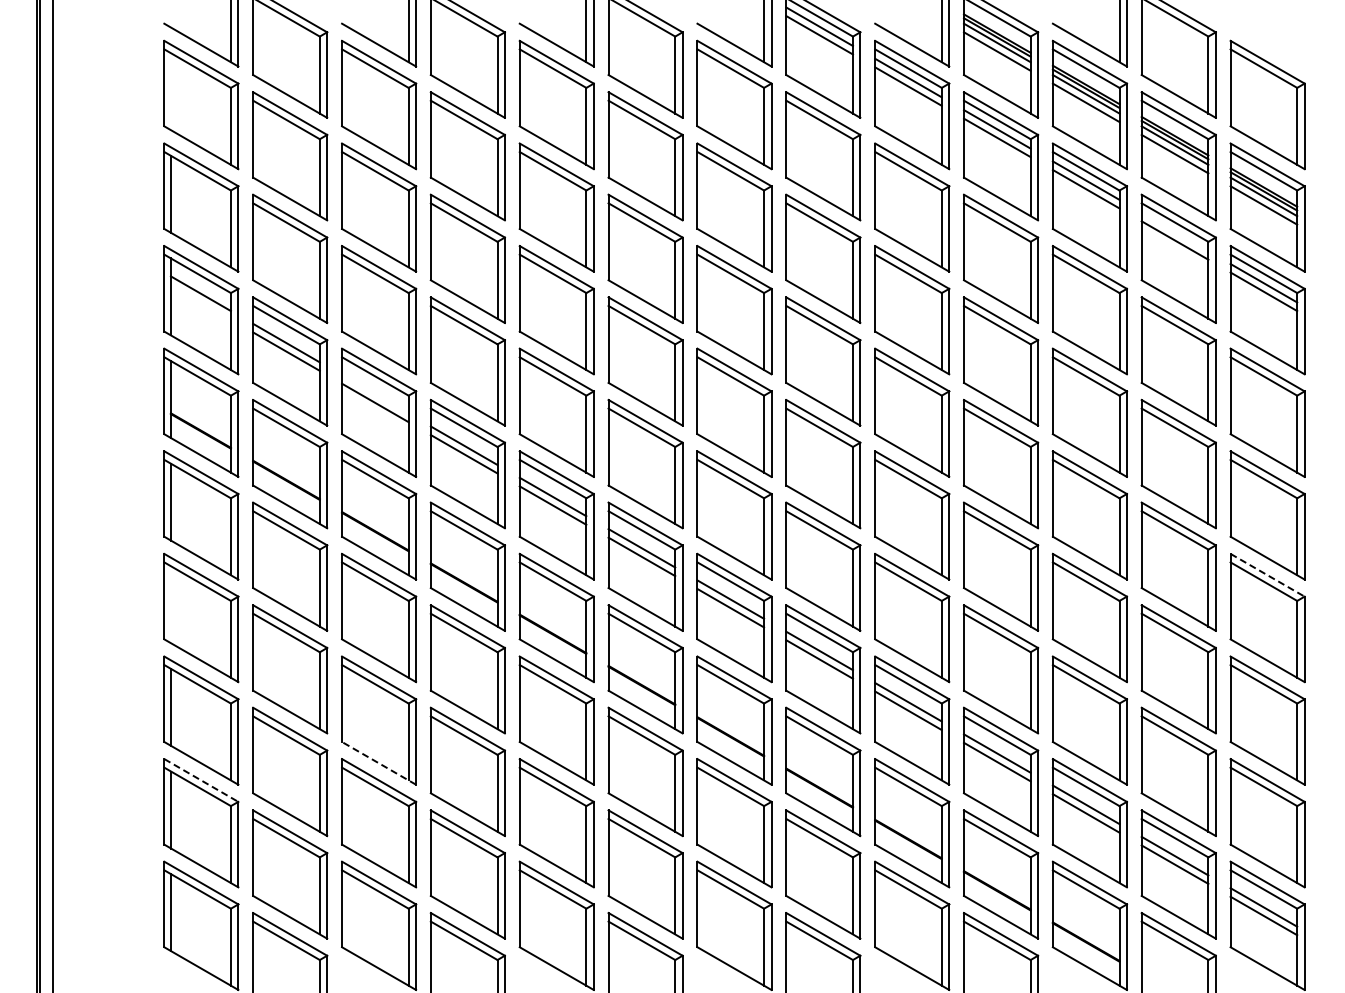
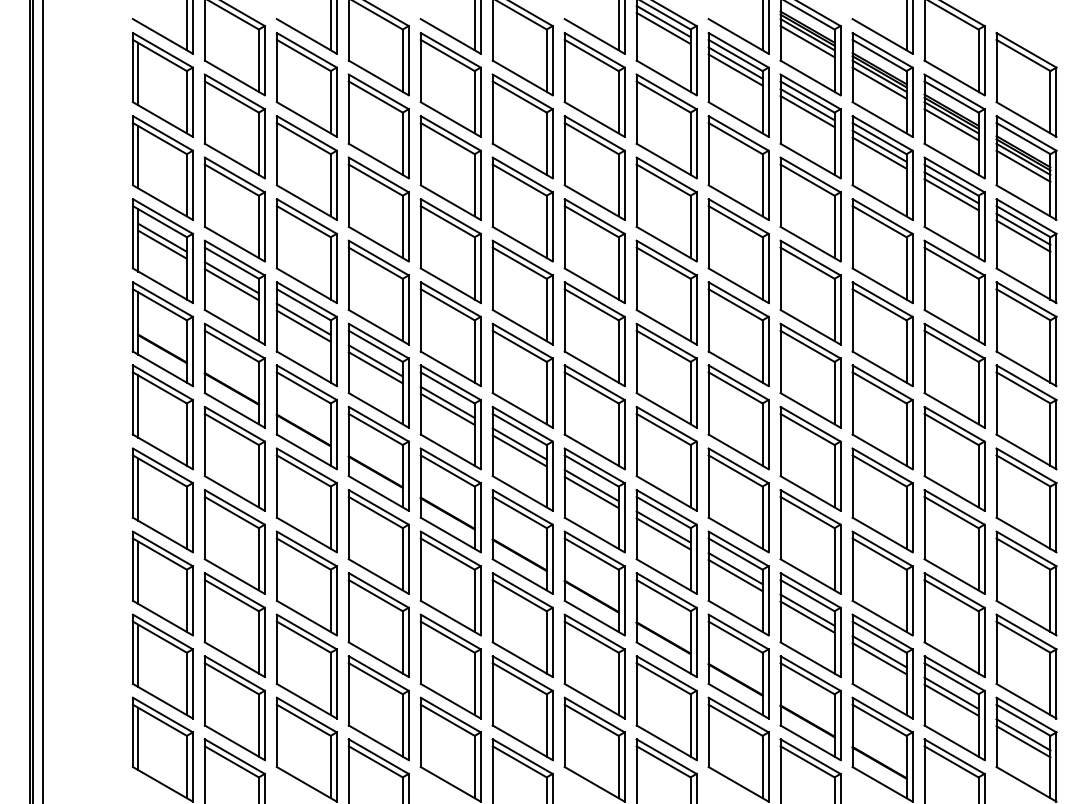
line: (170, 91) -> (137, 73), added
line: (1174, 231) -> (951, 187), added
line: (200, 301) -> (162, 244), added
line: (375, 394) -> (303, 319), added
line: (1267, 575) -> (1026, 465), dashed -> solid
line: (170, 604) -> (137, 489), added
line: (379, 763) -> (307, 618), dashed -> solid
line: (201, 780) -> (163, 632), dashed -> solid

